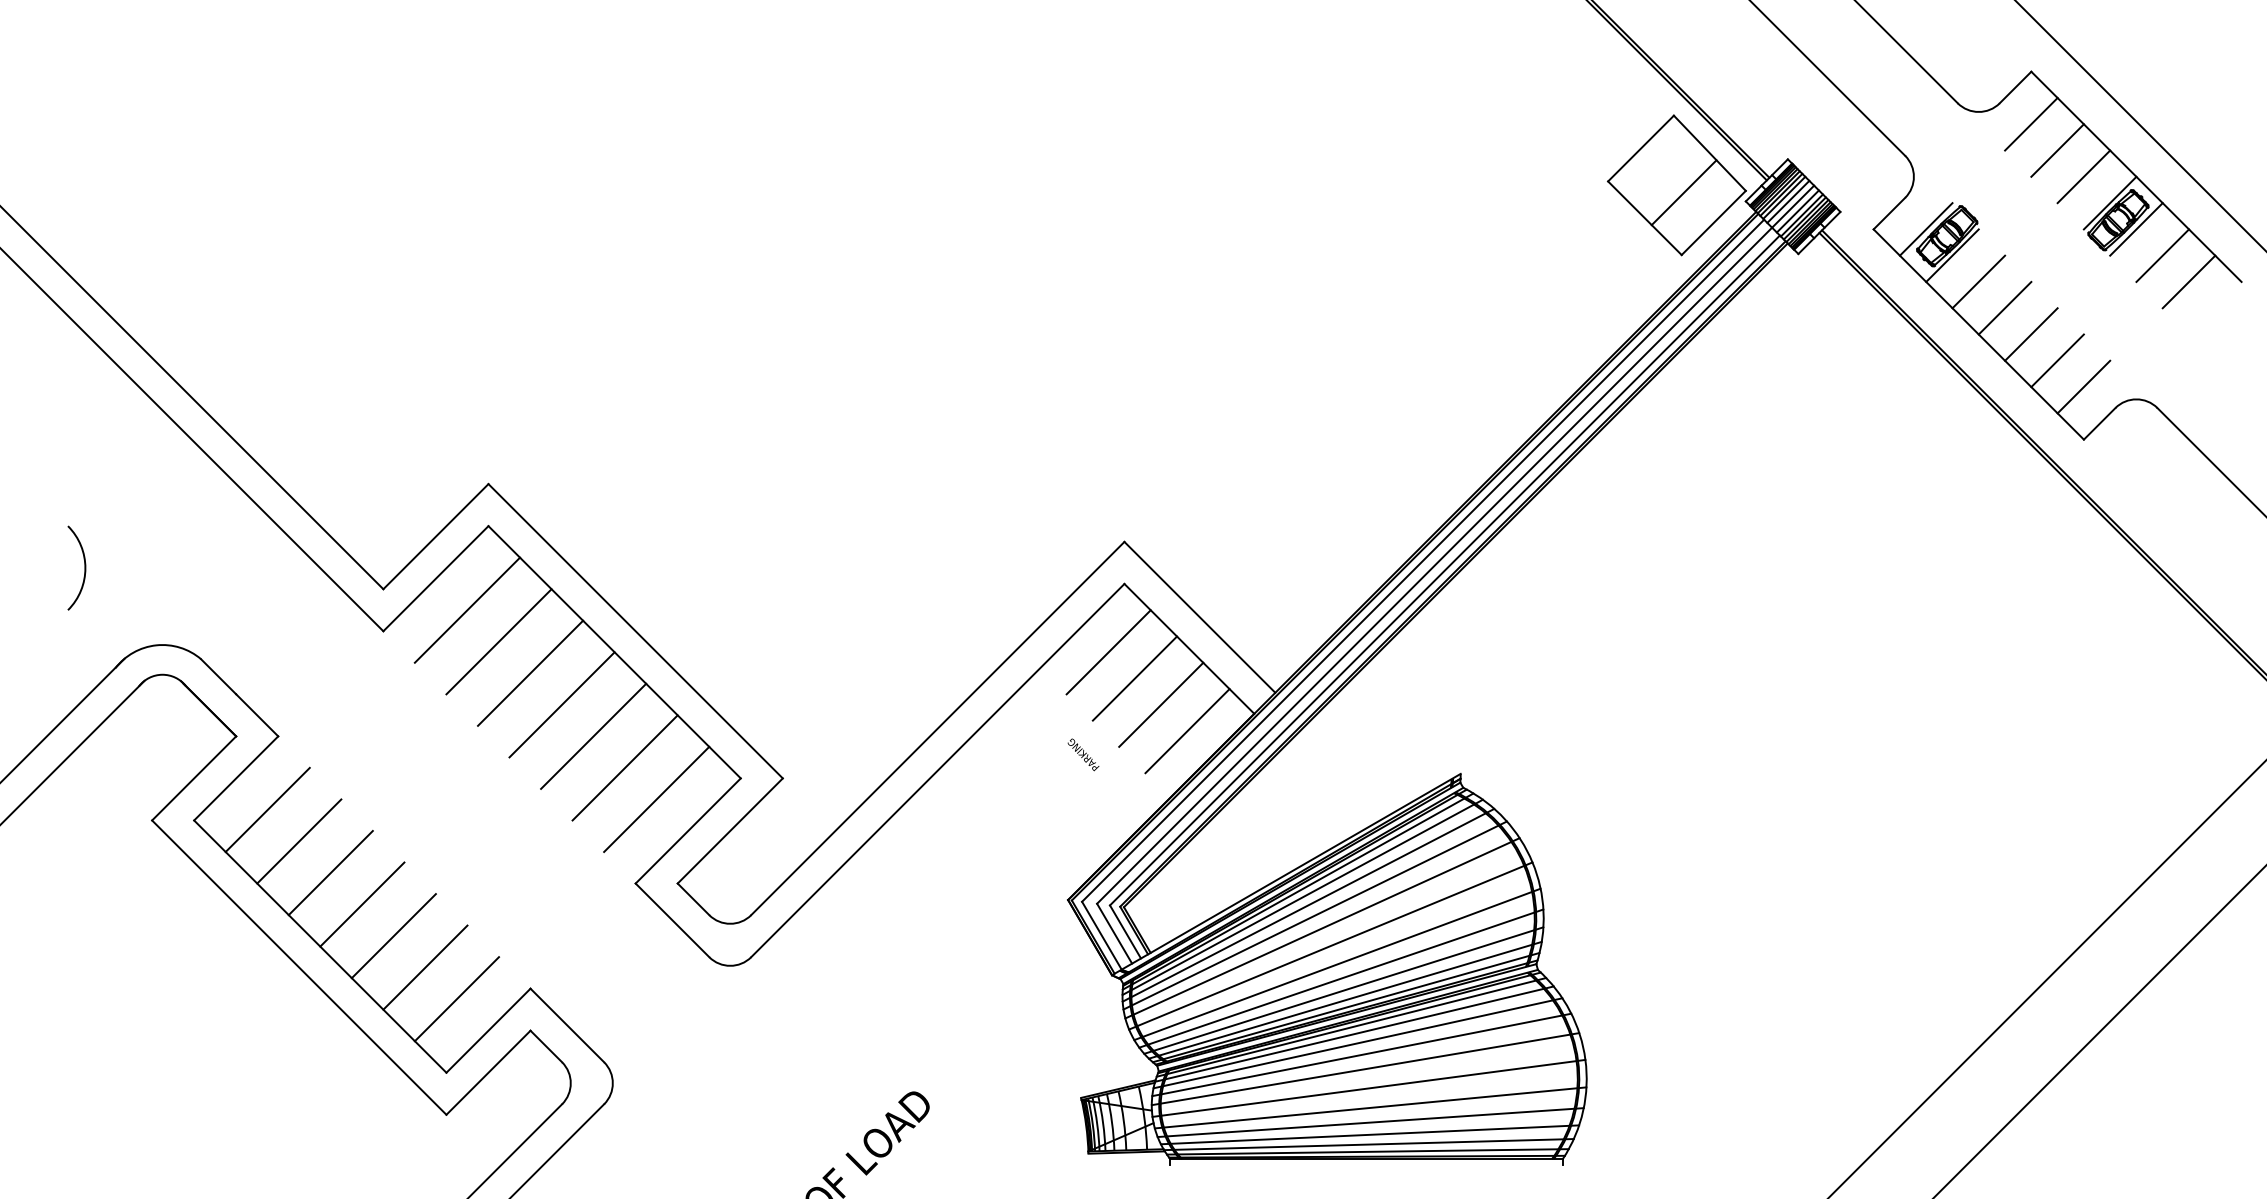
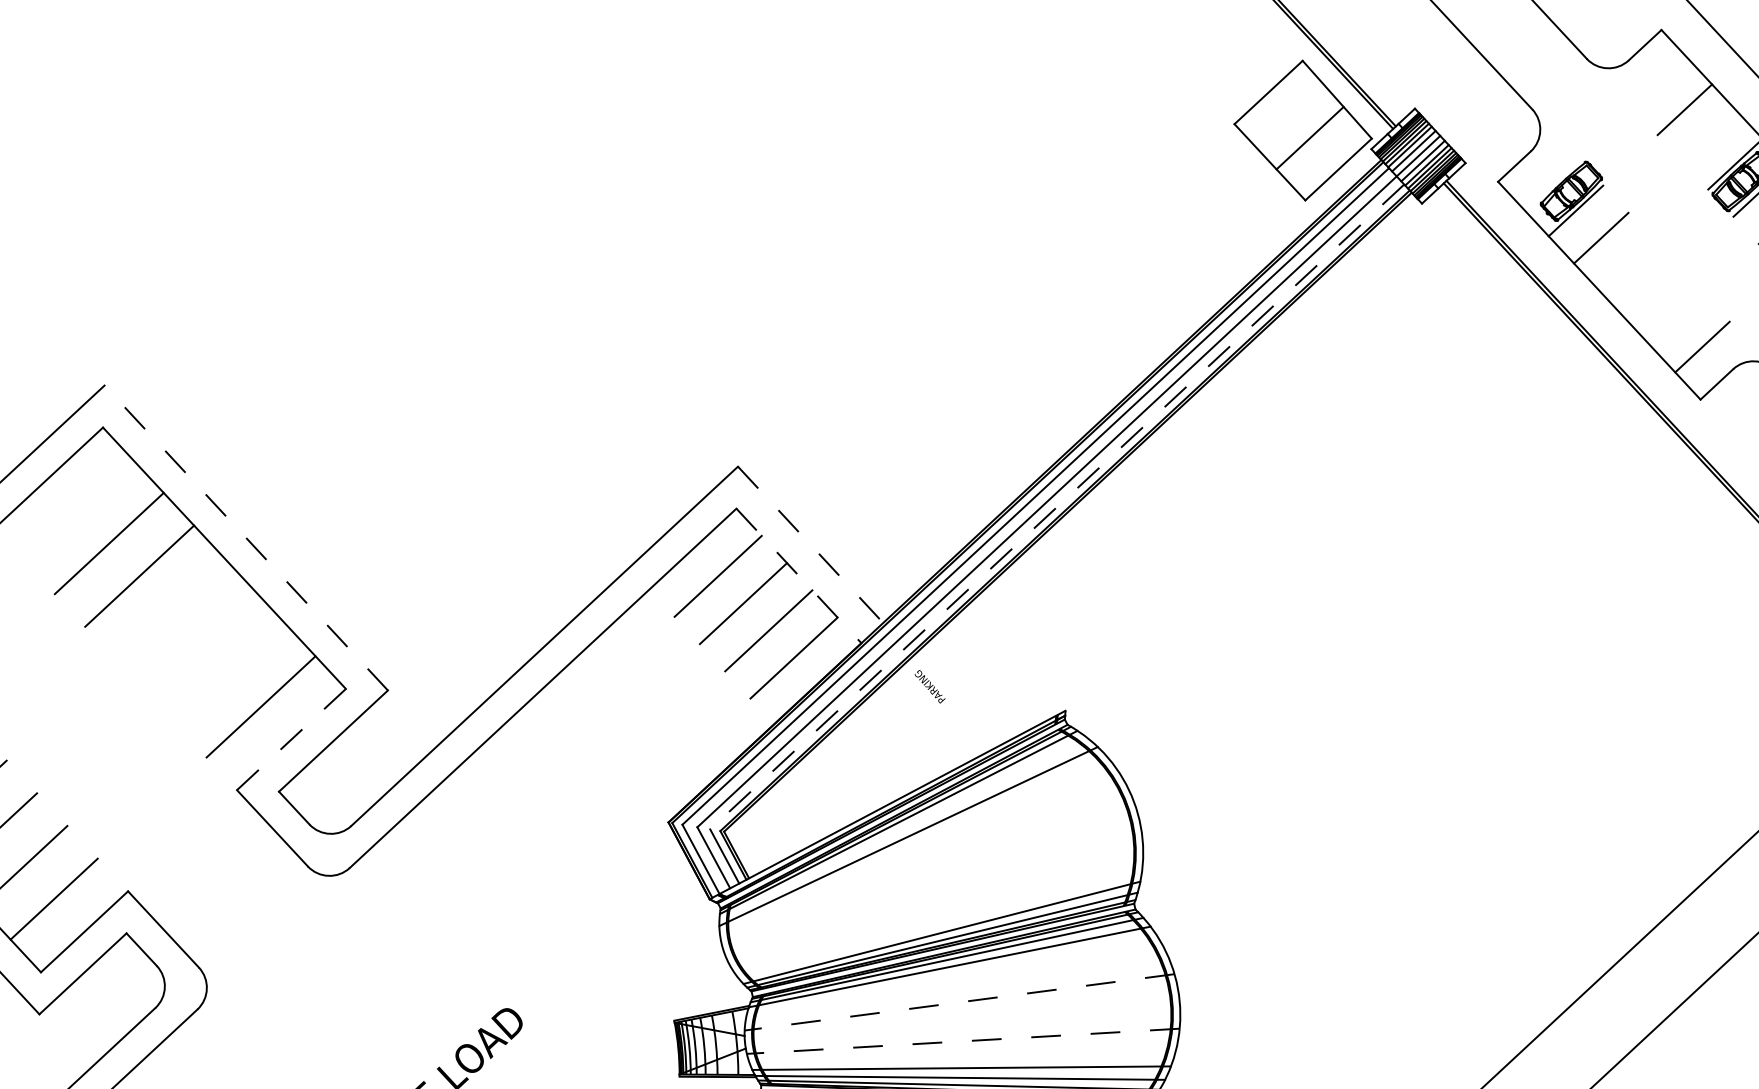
line: (2031, 123) -> (1659, 81), removed
line: (2083, 176) -> (1709, 136), removed
line: (1925, 229) -> (1549, 183), removed
line: (2004, 307) -> (1626, 264), removed
line: (2031, 334) -> (1652, 292), removed
line: (2057, 360) -> (1677, 319), removed
line: (1444, 570) -> (1056, 506), solid -> dashed
line: (467, 609) -> (79, 510), removed
line: (1199, 617) -> (810, 544), solid -> dashed
line: (635, 630) -> (246, 537), solid -> dashed
line: (1189, 648) -> (799, 575), solid -> dashed
line: (561, 704) -> (169, 608), removed
line: (593, 735) -> (200, 640), removed
text: (1083, 754) -> (930, 686), moved
line: (624, 767) -> (230, 673), removed
line: (687, 831) -> (290, 740), solid -> dashed
line: (1302, 896) -> (902, 827), removed
line: (1314, 915) -> (914, 846), removed
line: (1322, 928) -> (921, 860), removed
line: (1330, 945) -> (929, 877), removed
line: (1337, 964) -> (935, 896), removed
line: (1341, 978) -> (938, 910), removed
line: (1343, 990) -> (940, 922), removed
line: (1357, 1043) -> (952, 976), removed
line: (1361, 1054) -> (956, 987), removed
line: (1365, 1069) -> (959, 1002), solid -> dashed
line: (1368, 1087) -> (961, 1020), removed
line: (1370, 1107) -> (963, 1040), solid -> dashed
line: (1370, 1122) -> (962, 1055), removed

